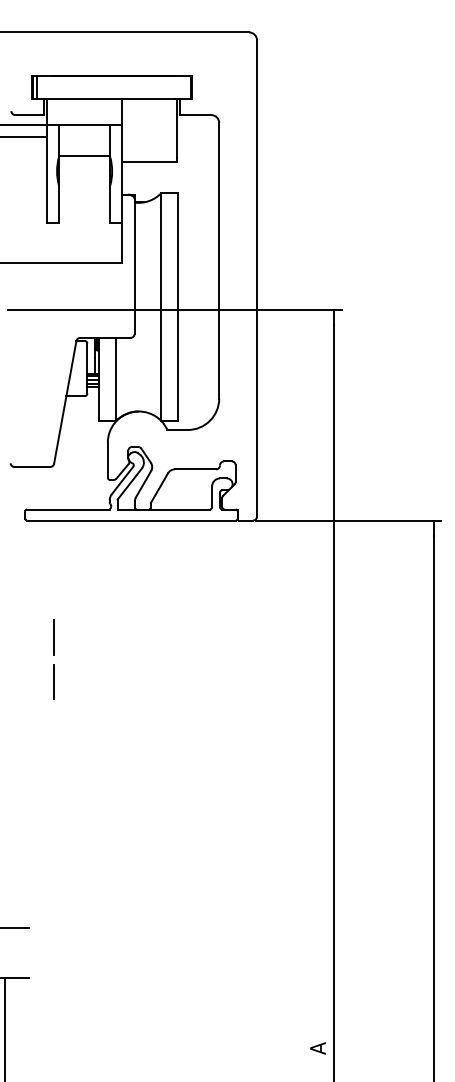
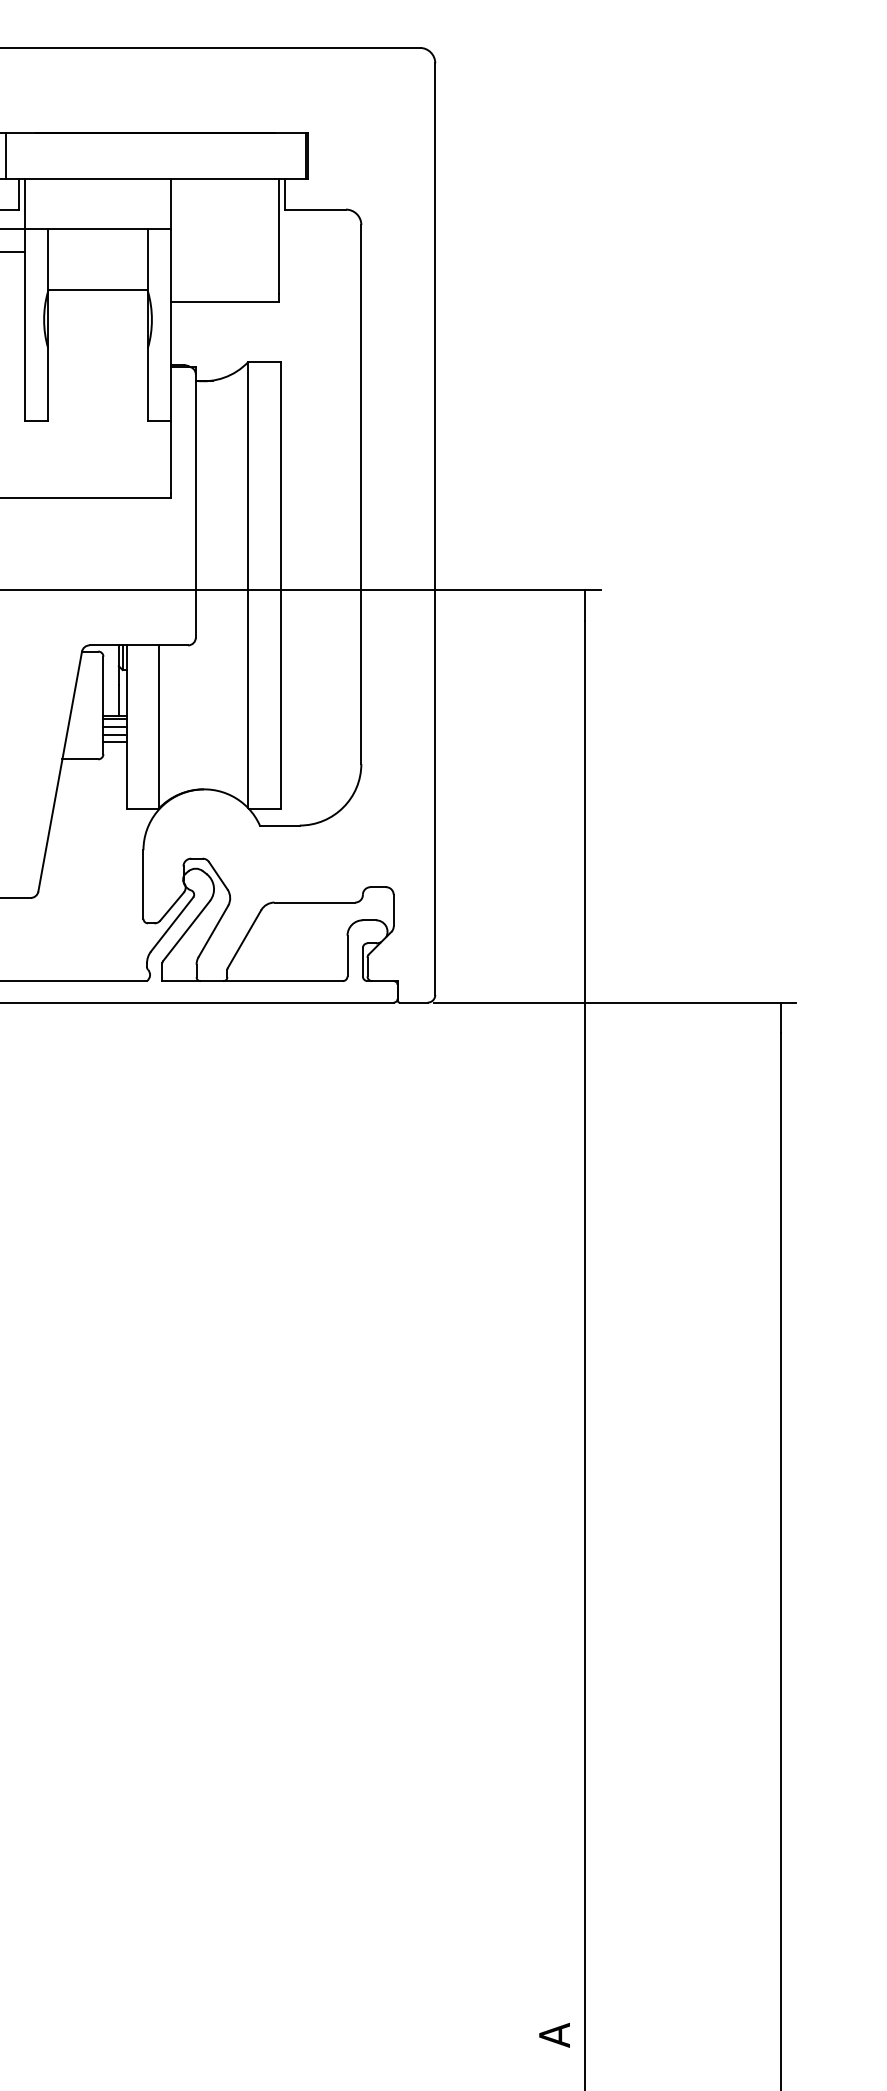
line: (54, 637) -> (39, 1231), removed
line: (54, 681) -> (39, 1317), removed

